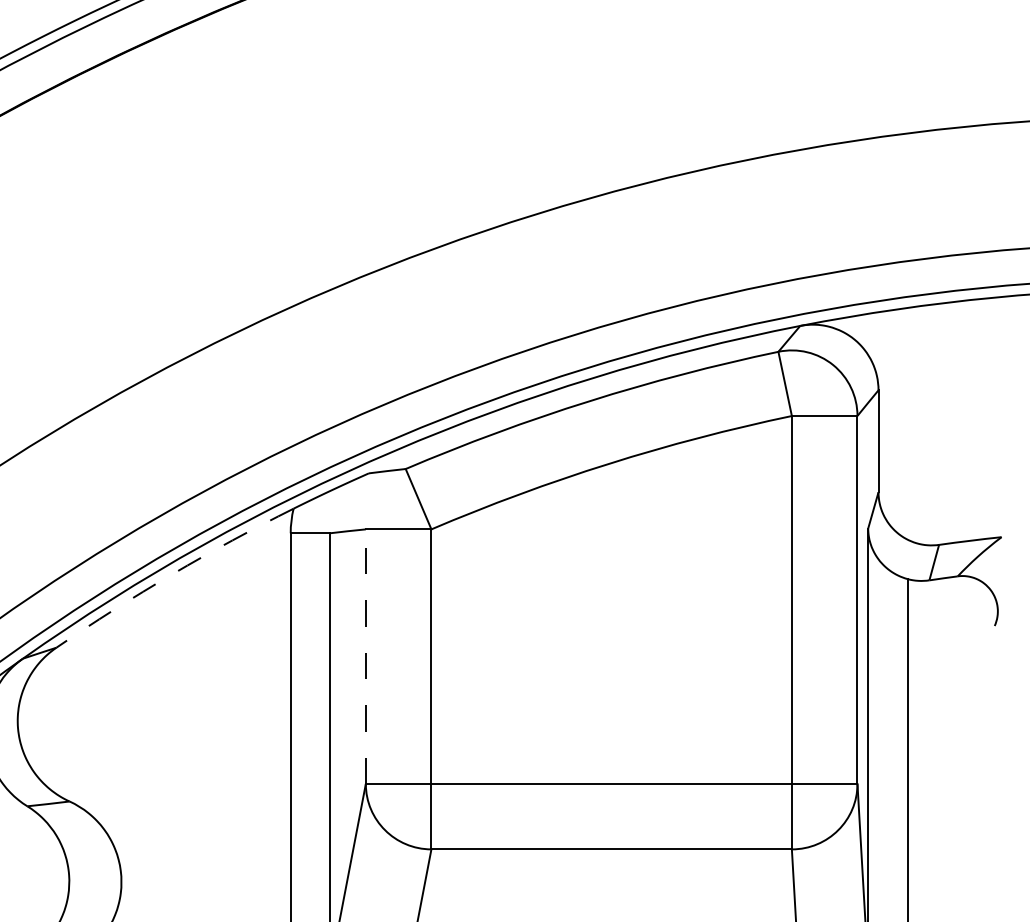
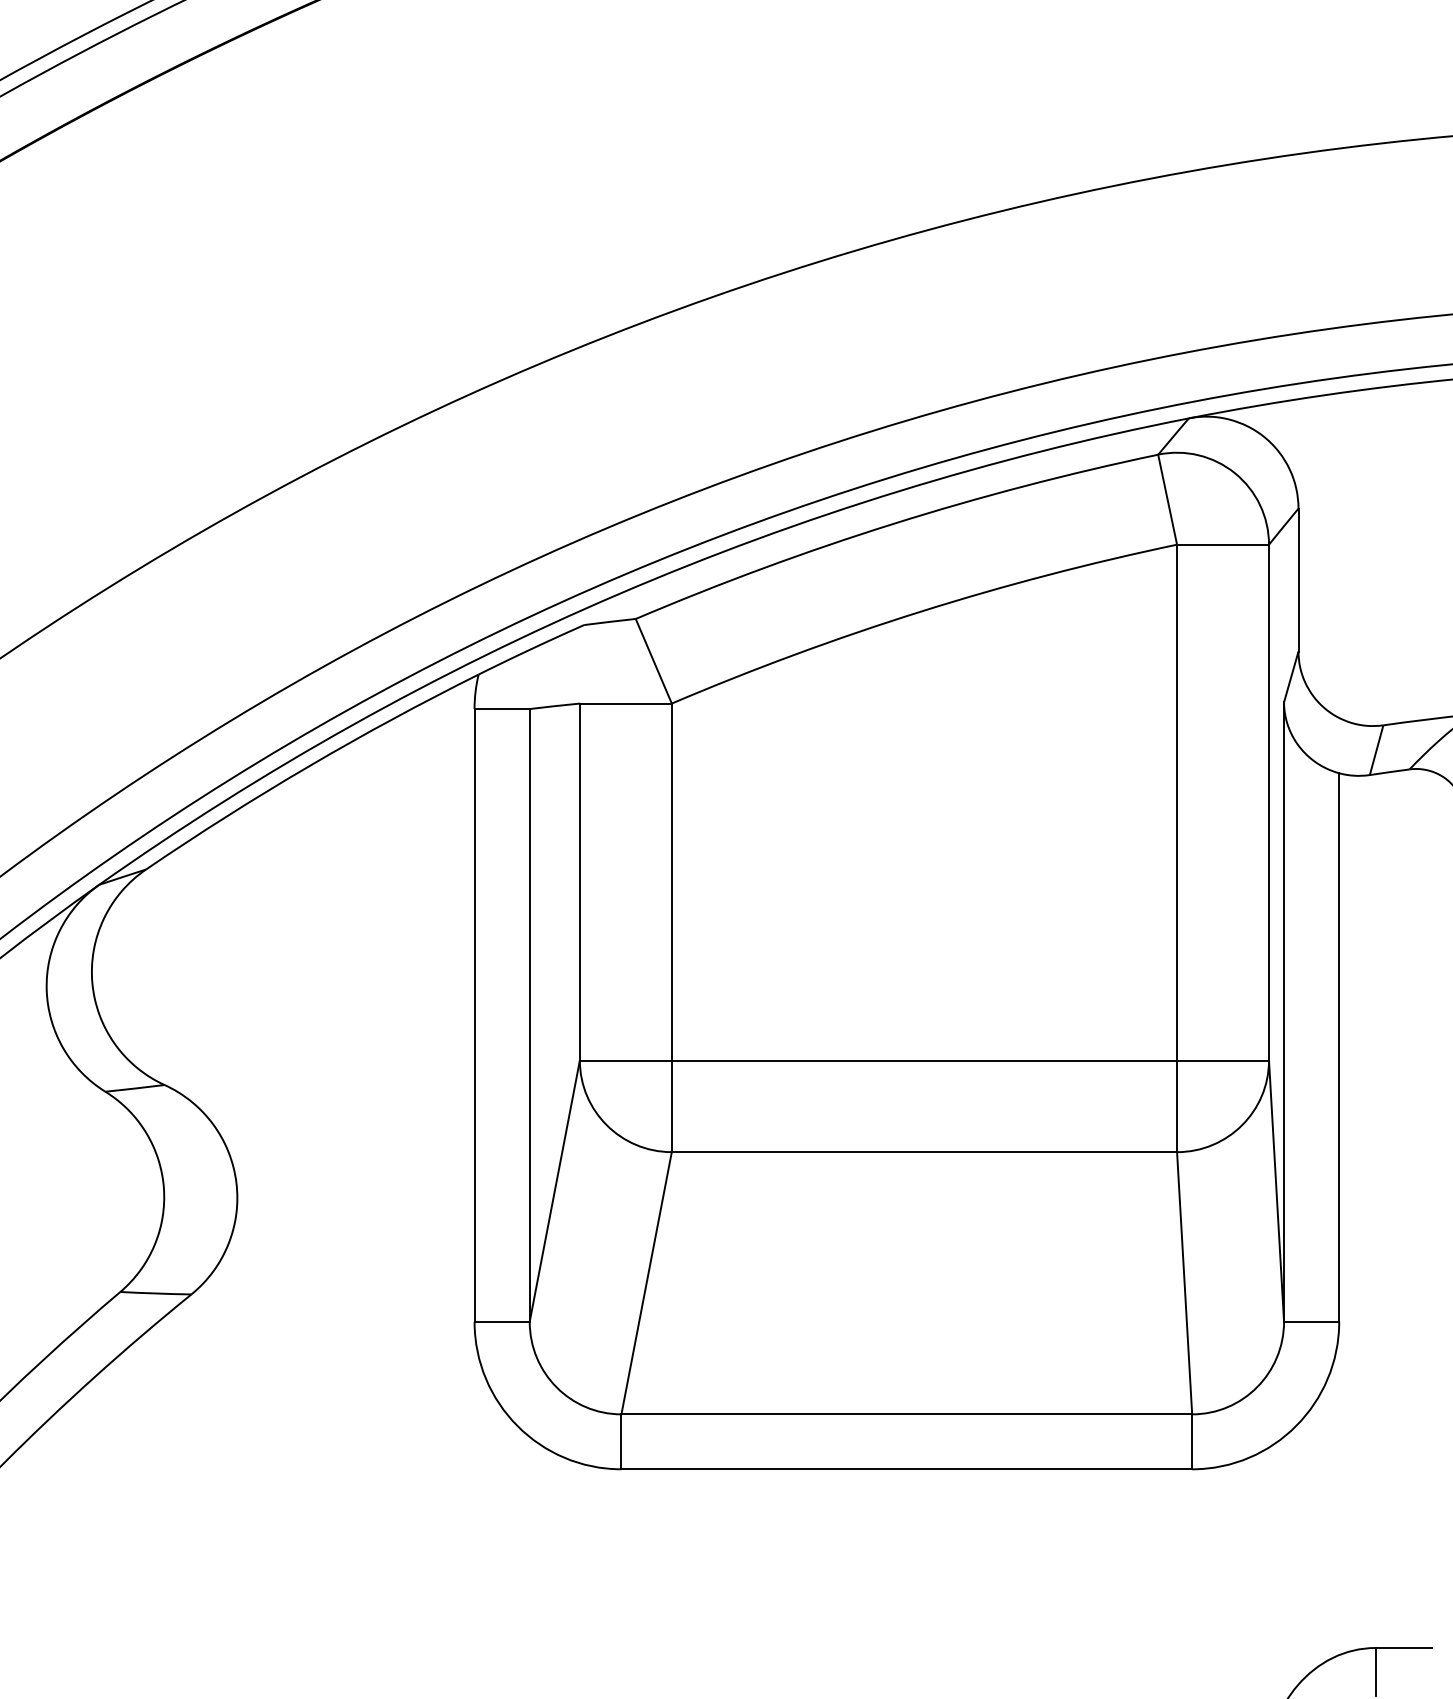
arc: (172, 574) -> (309, 766), dashed -> solid
line: (365, 657) -> (579, 882), dashed -> solid

